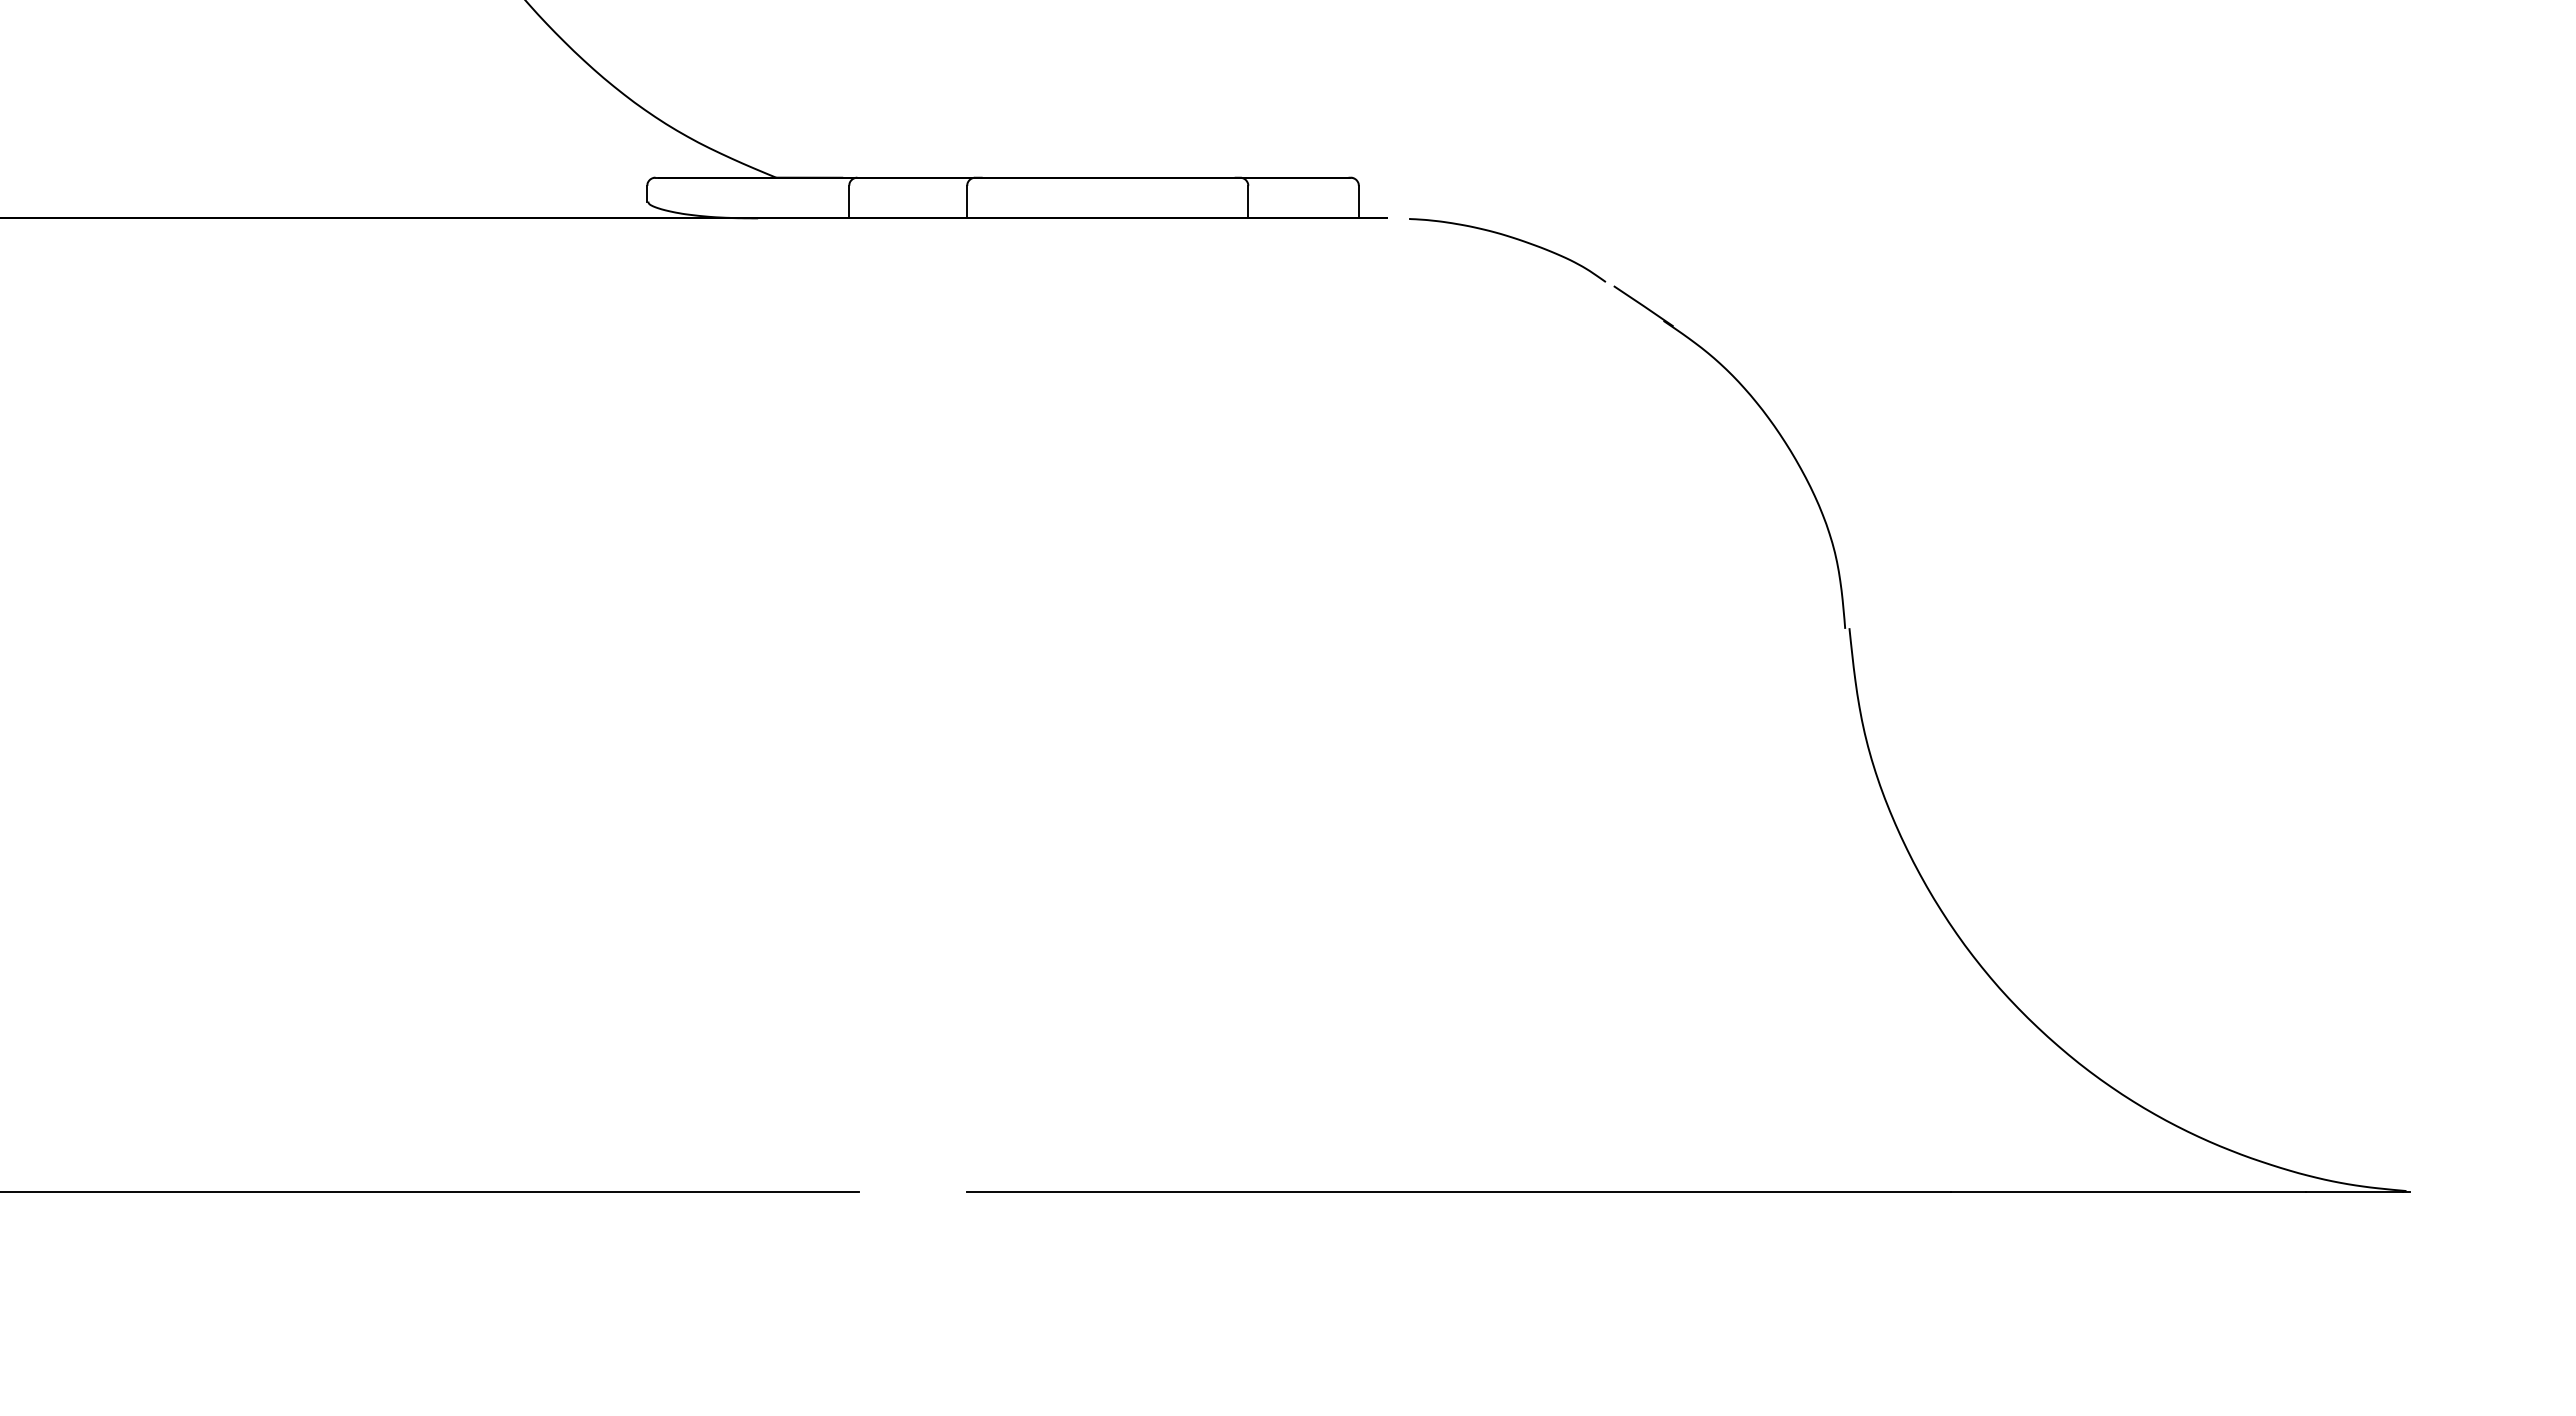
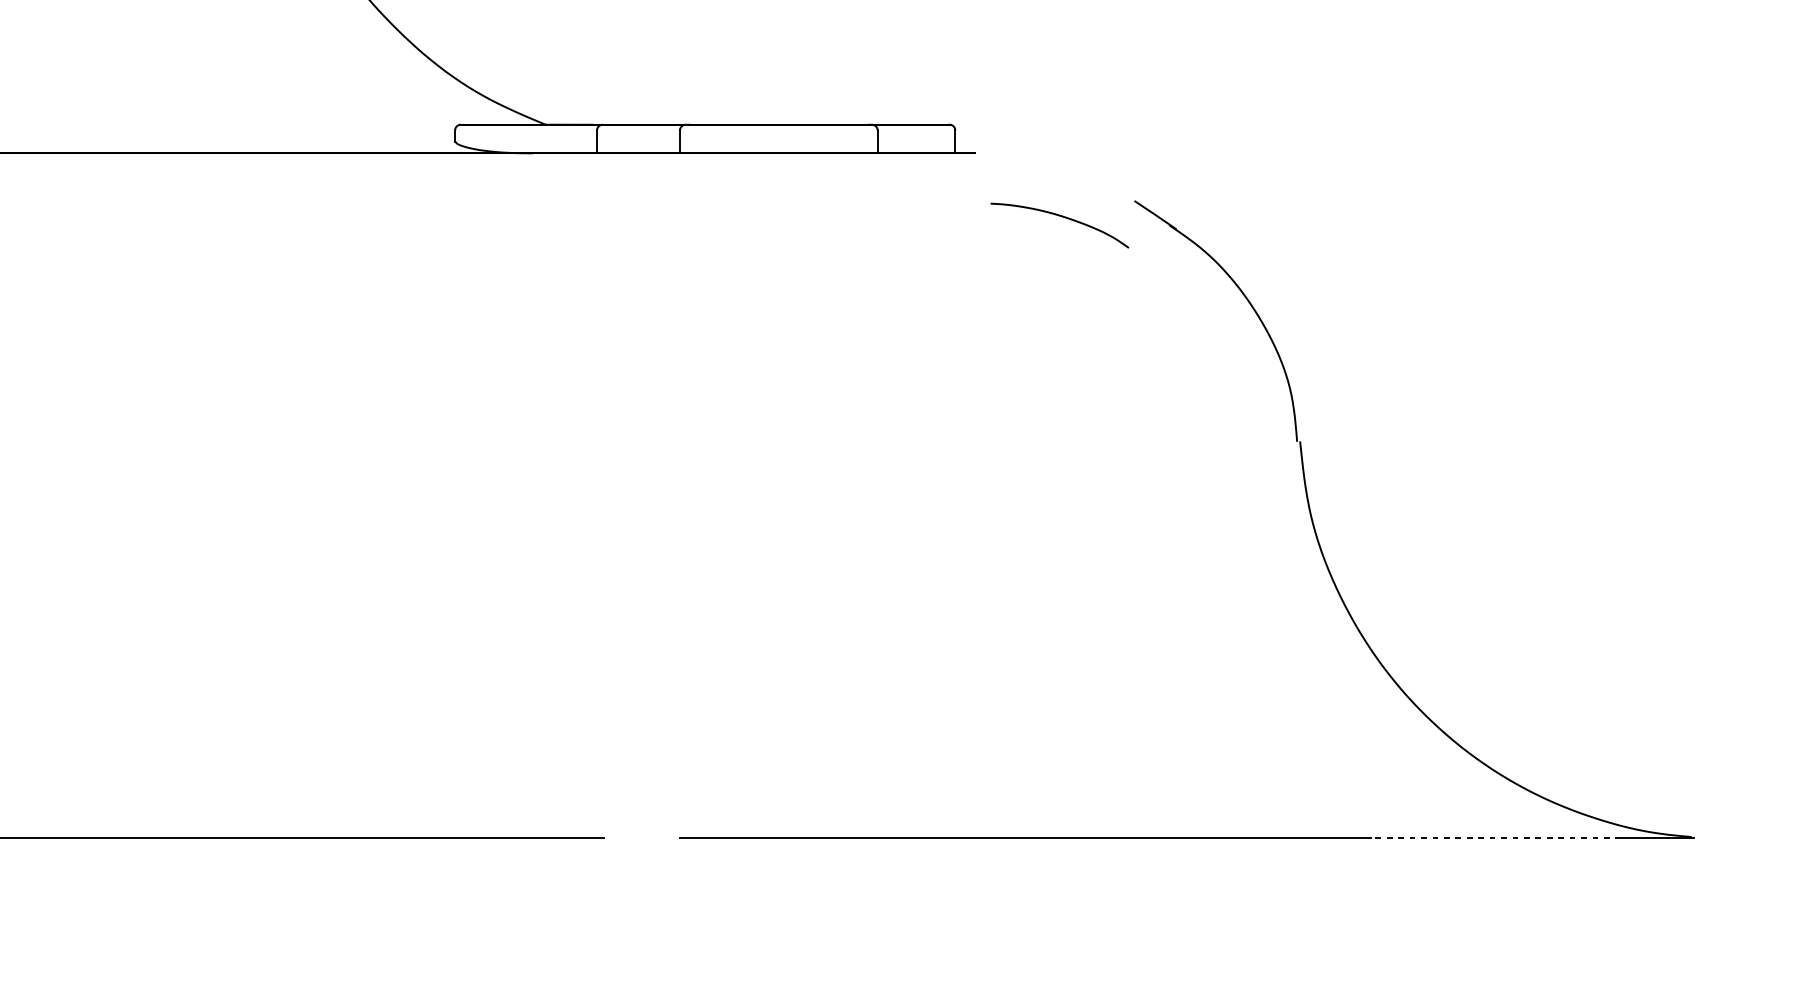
curve: (1511, 238) -> (1062, 217), moved
line: (2128, 1191) -> (1496, 837), solid -> dashed

